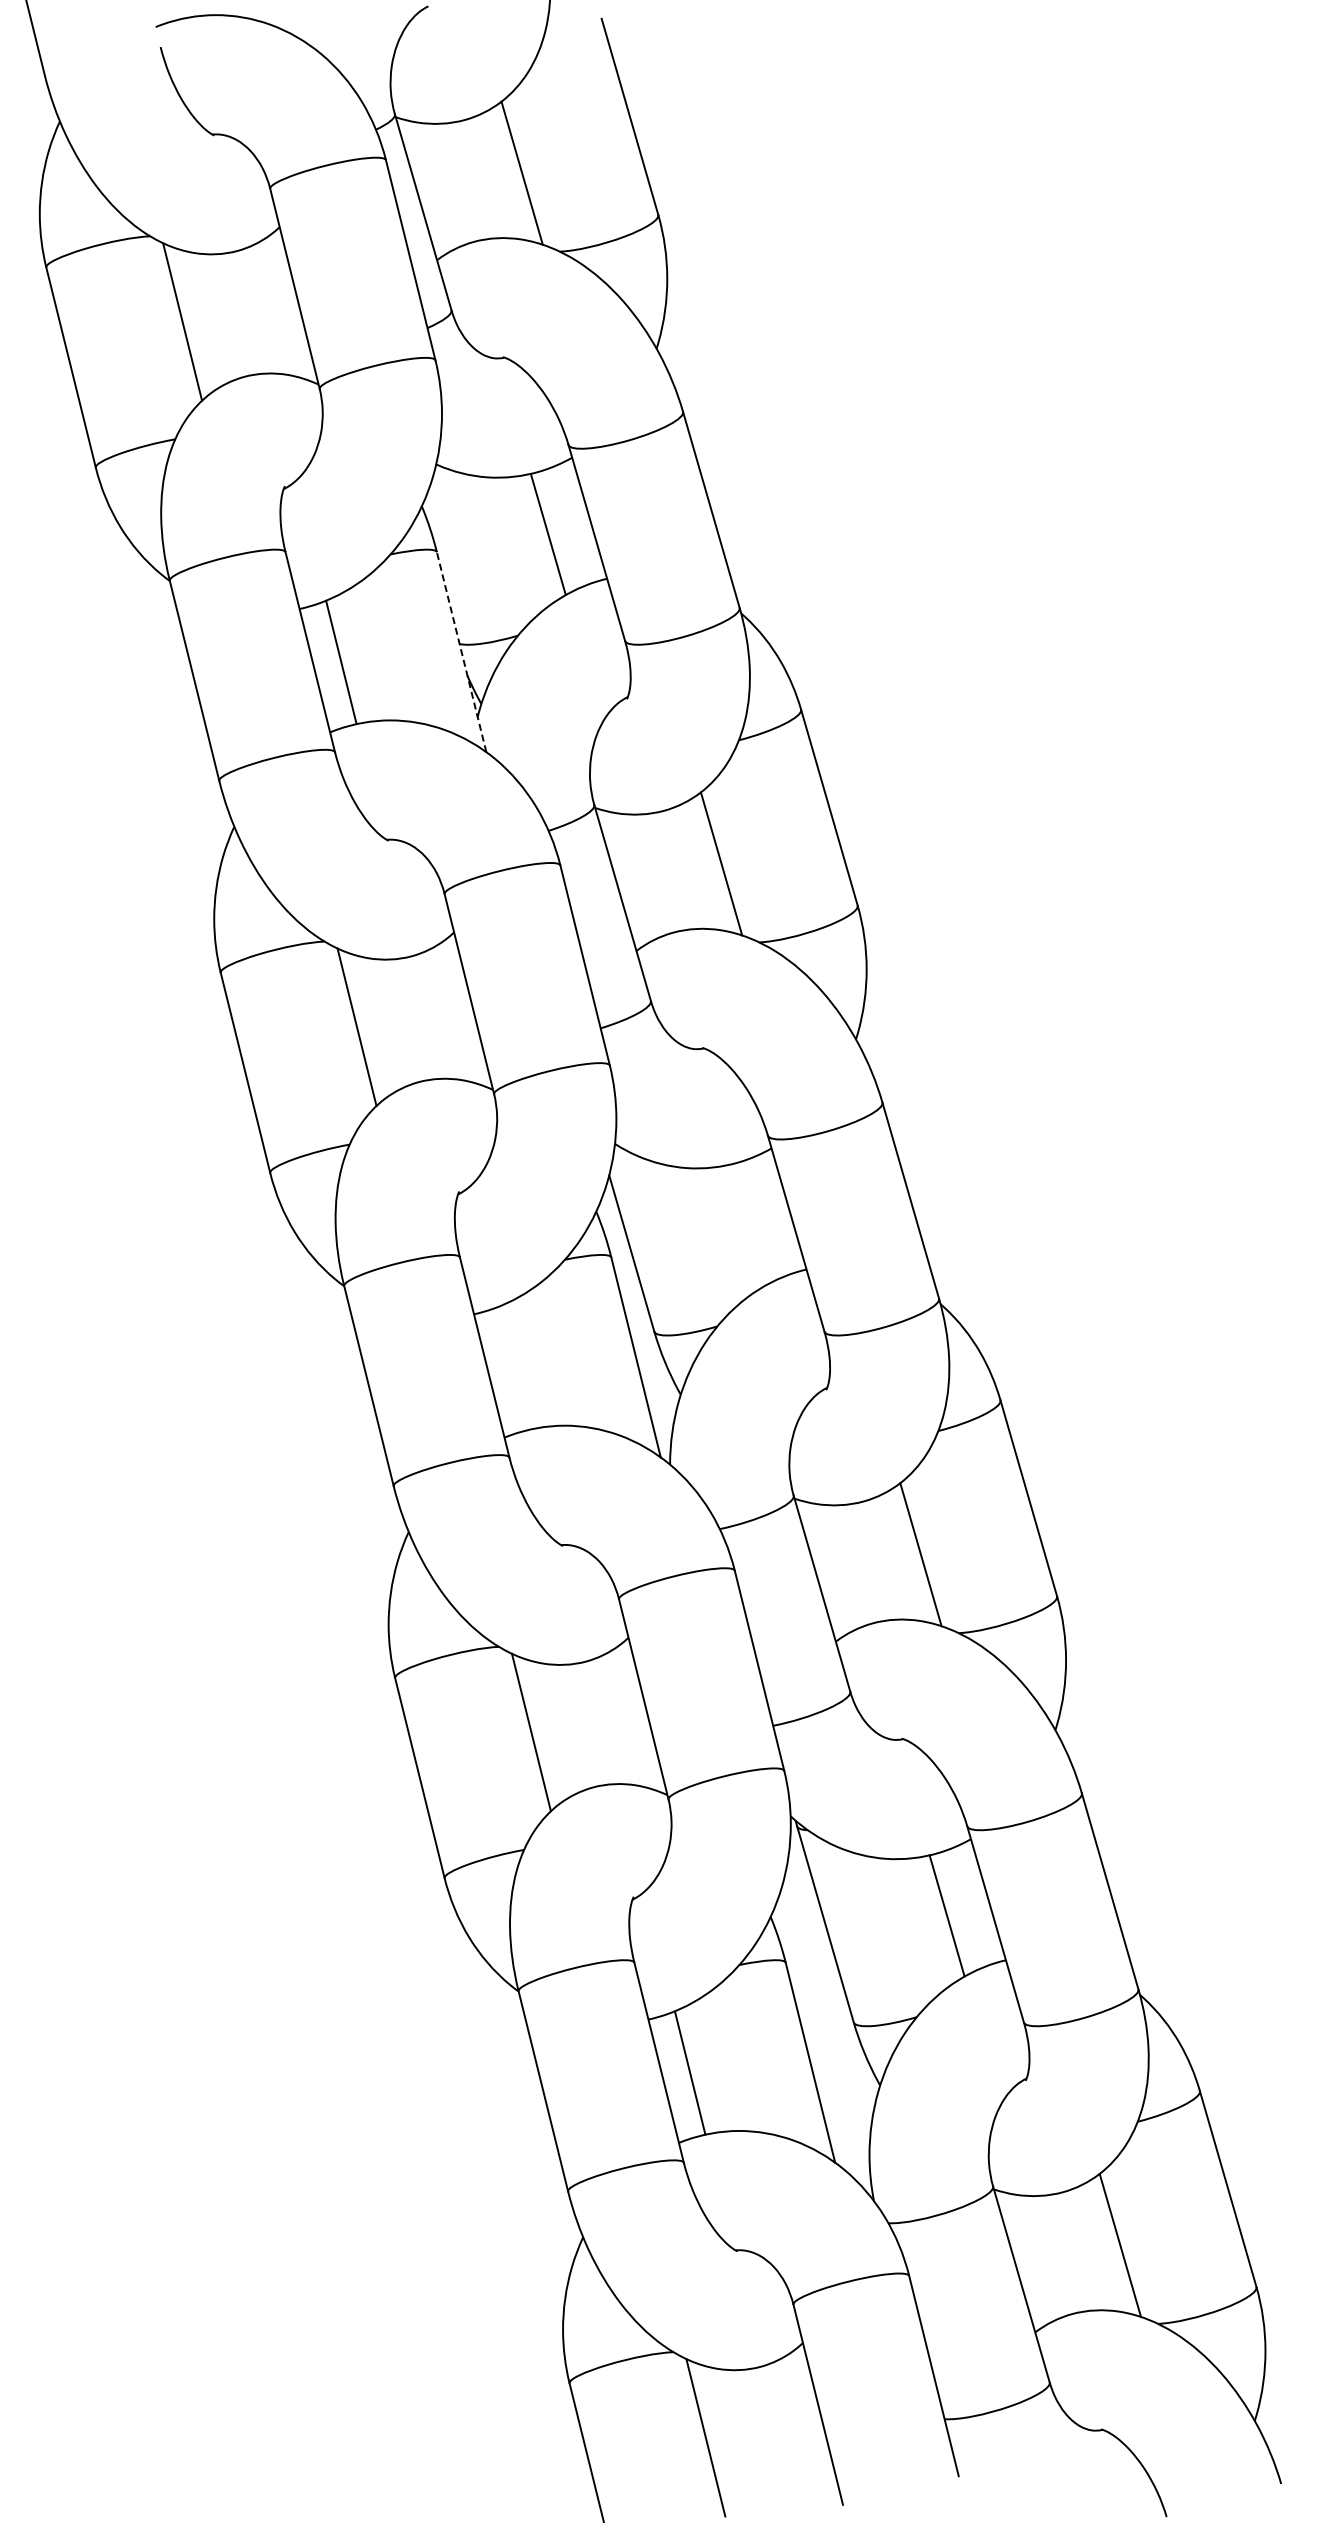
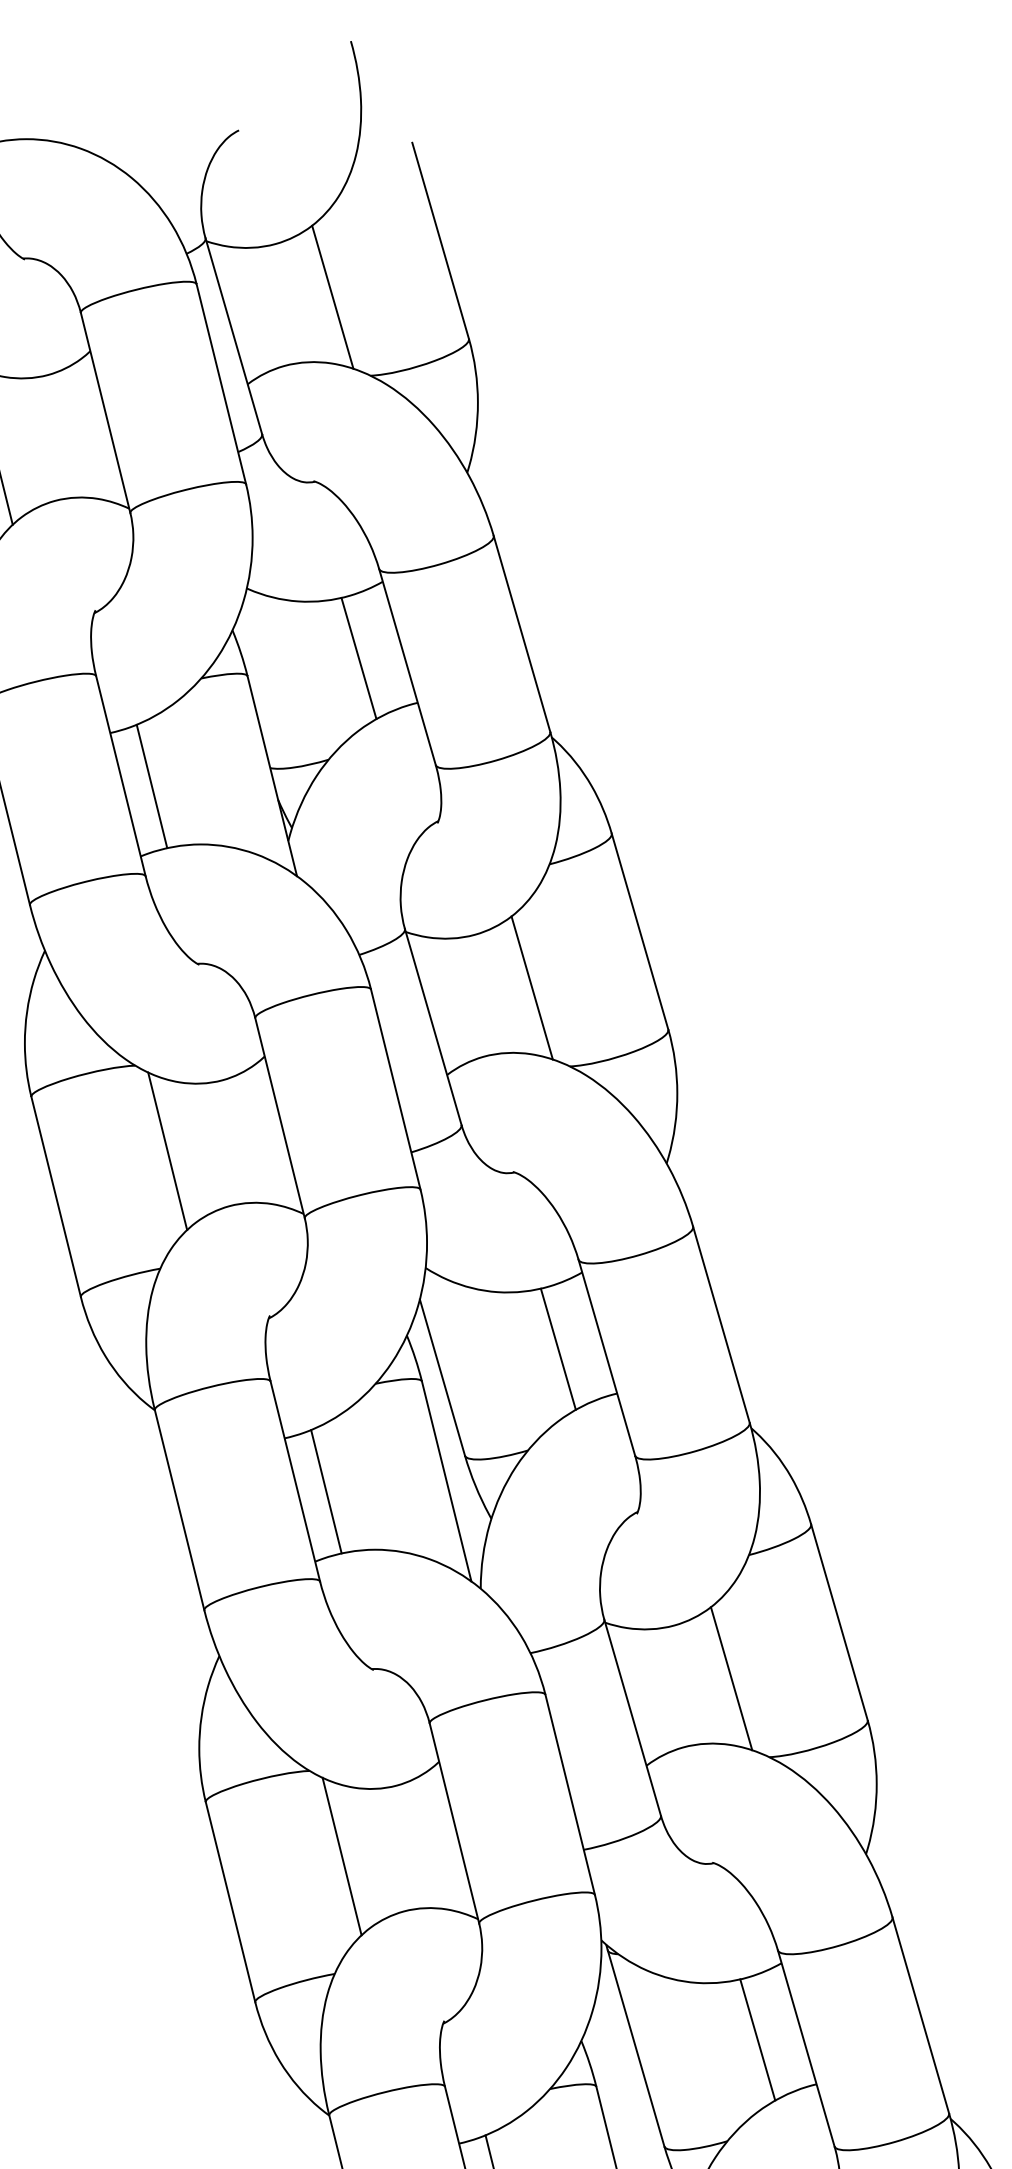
line: (461, 652) -> (272, 776), dashed -> solid
line: (747, 1224) -> (558, 1348), added
line: (515, 1367) -> (326, 1491), added

